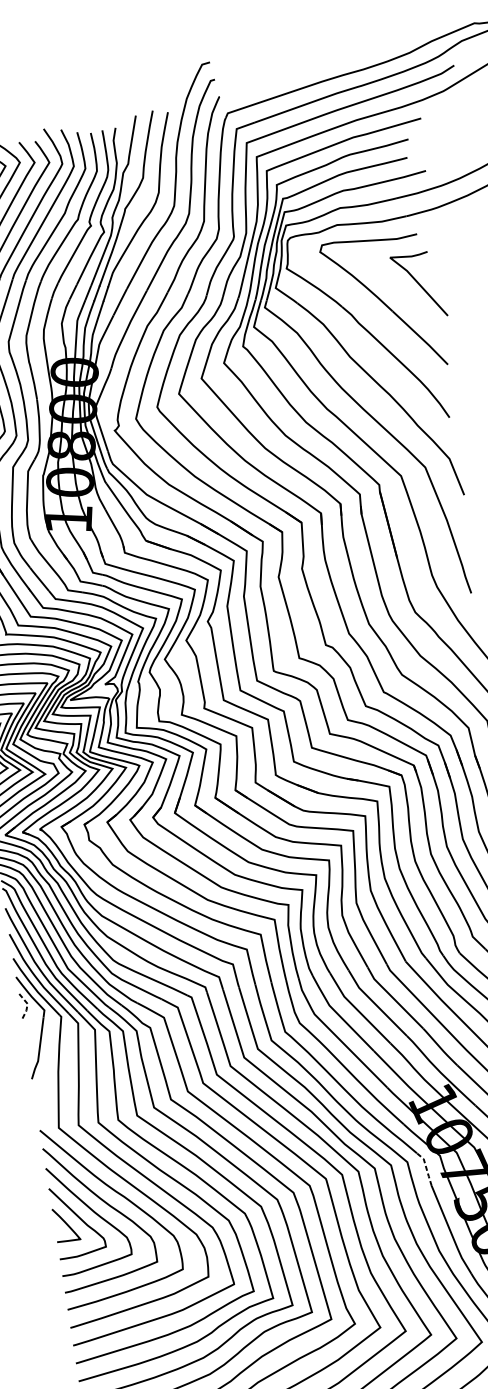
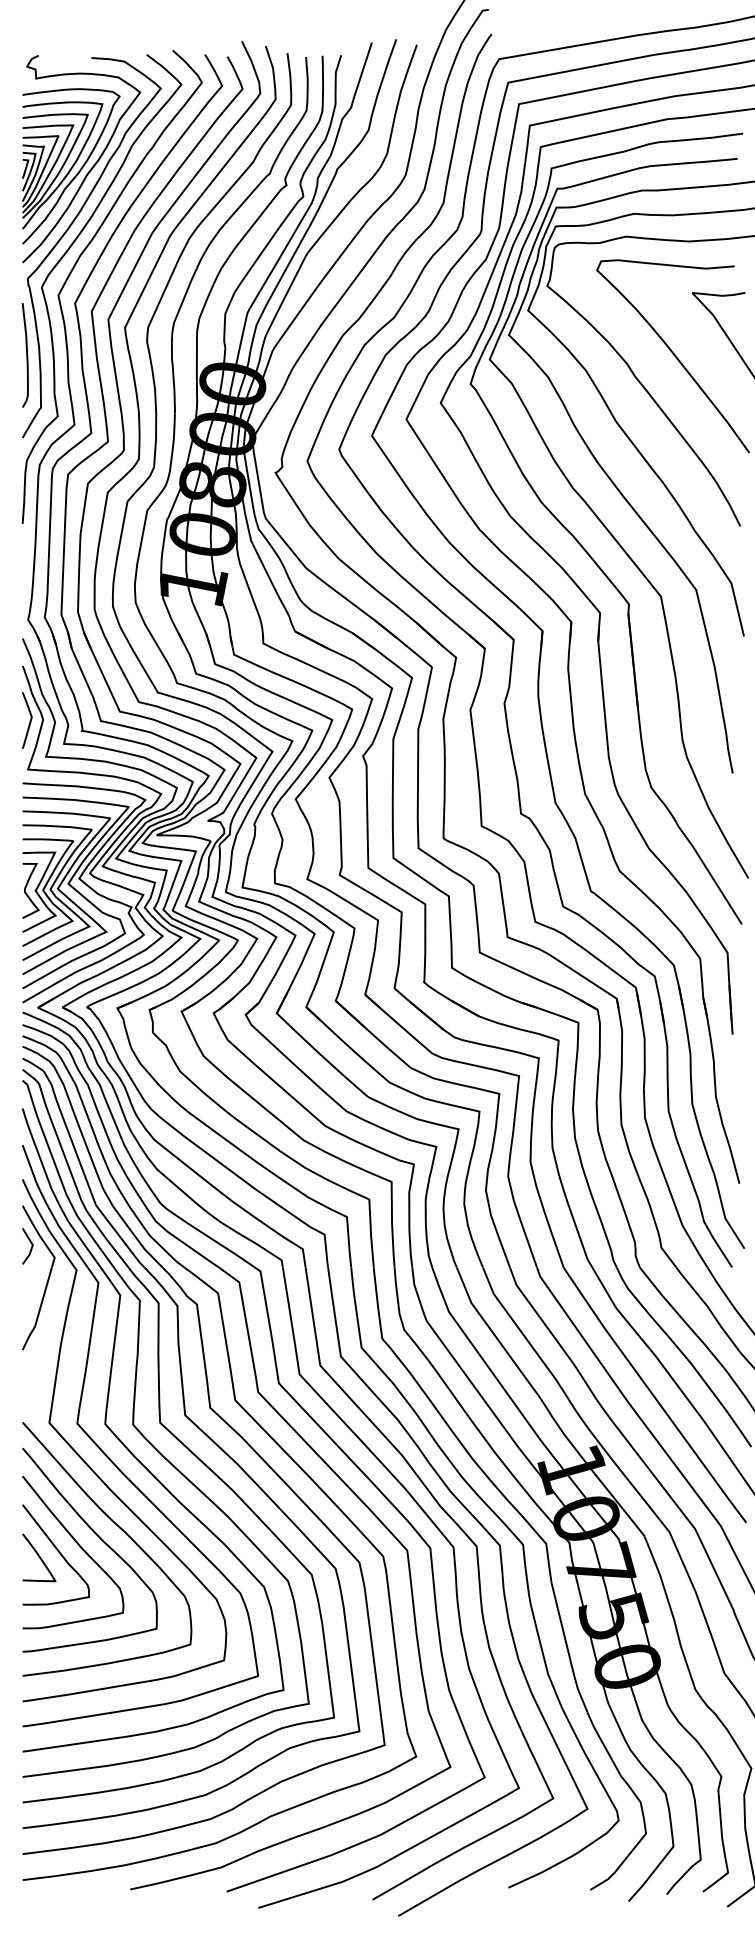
line: (27, 1004) -> (32, 1246), dashed -> solid
line: (426, 1168) -> (548, 1557), dashed -> solid

